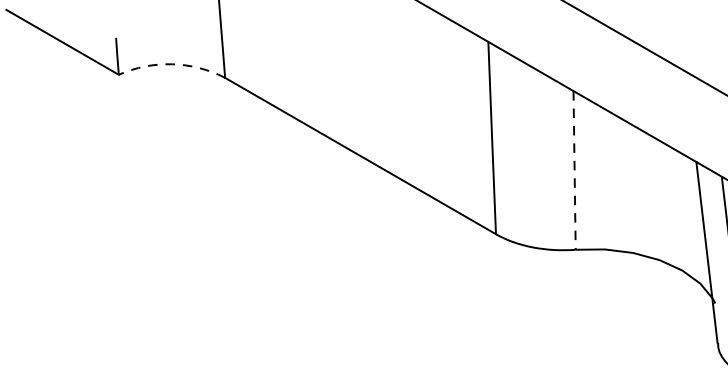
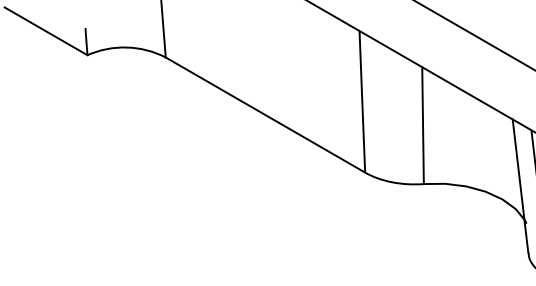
arc: (171, 64) -> (126, 47), dashed -> solid
line: (575, 171) -> (423, 126), dashed -> solid

